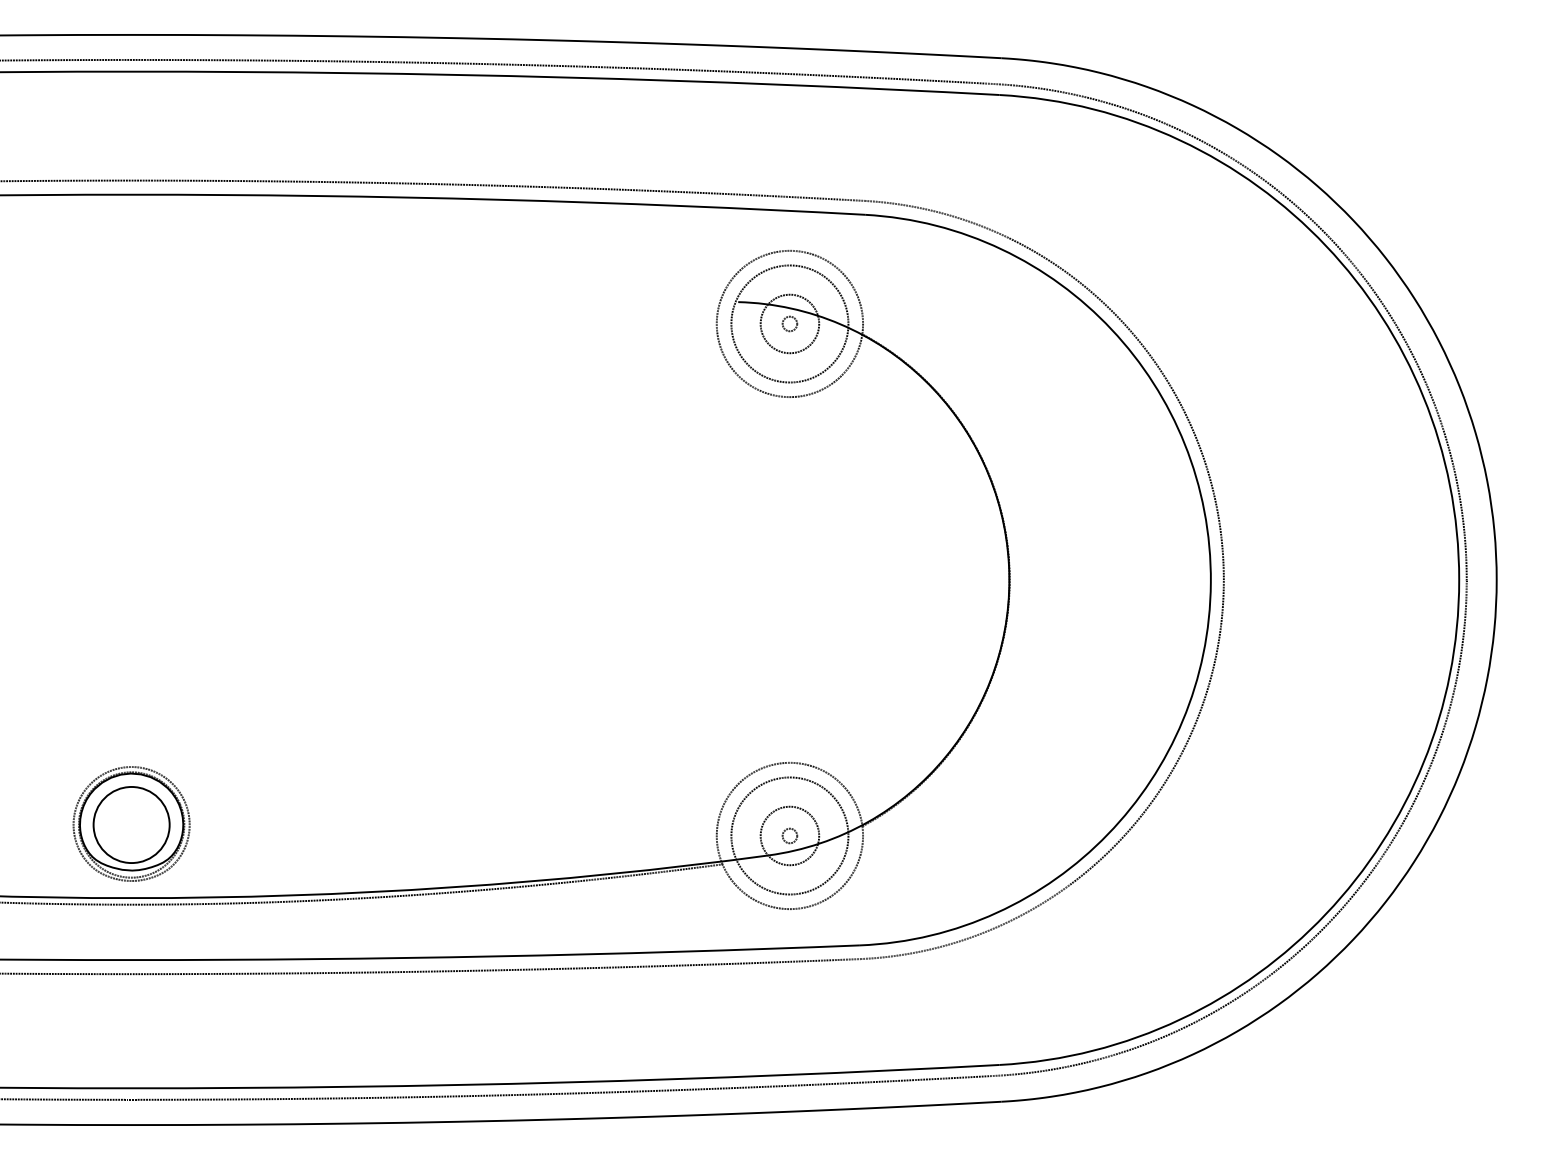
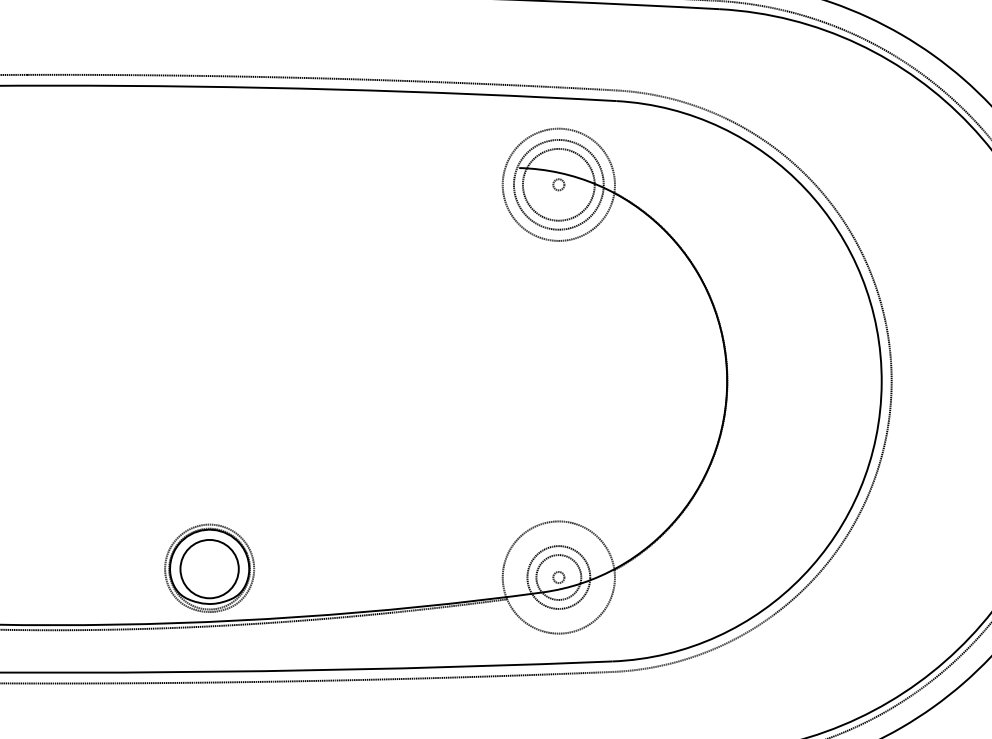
circle: (789, 323) -> (558, 184), size x1.6
part: (131, 823) -> (209, 567), moved
circle: (789, 835) -> (558, 577), size x0.7

